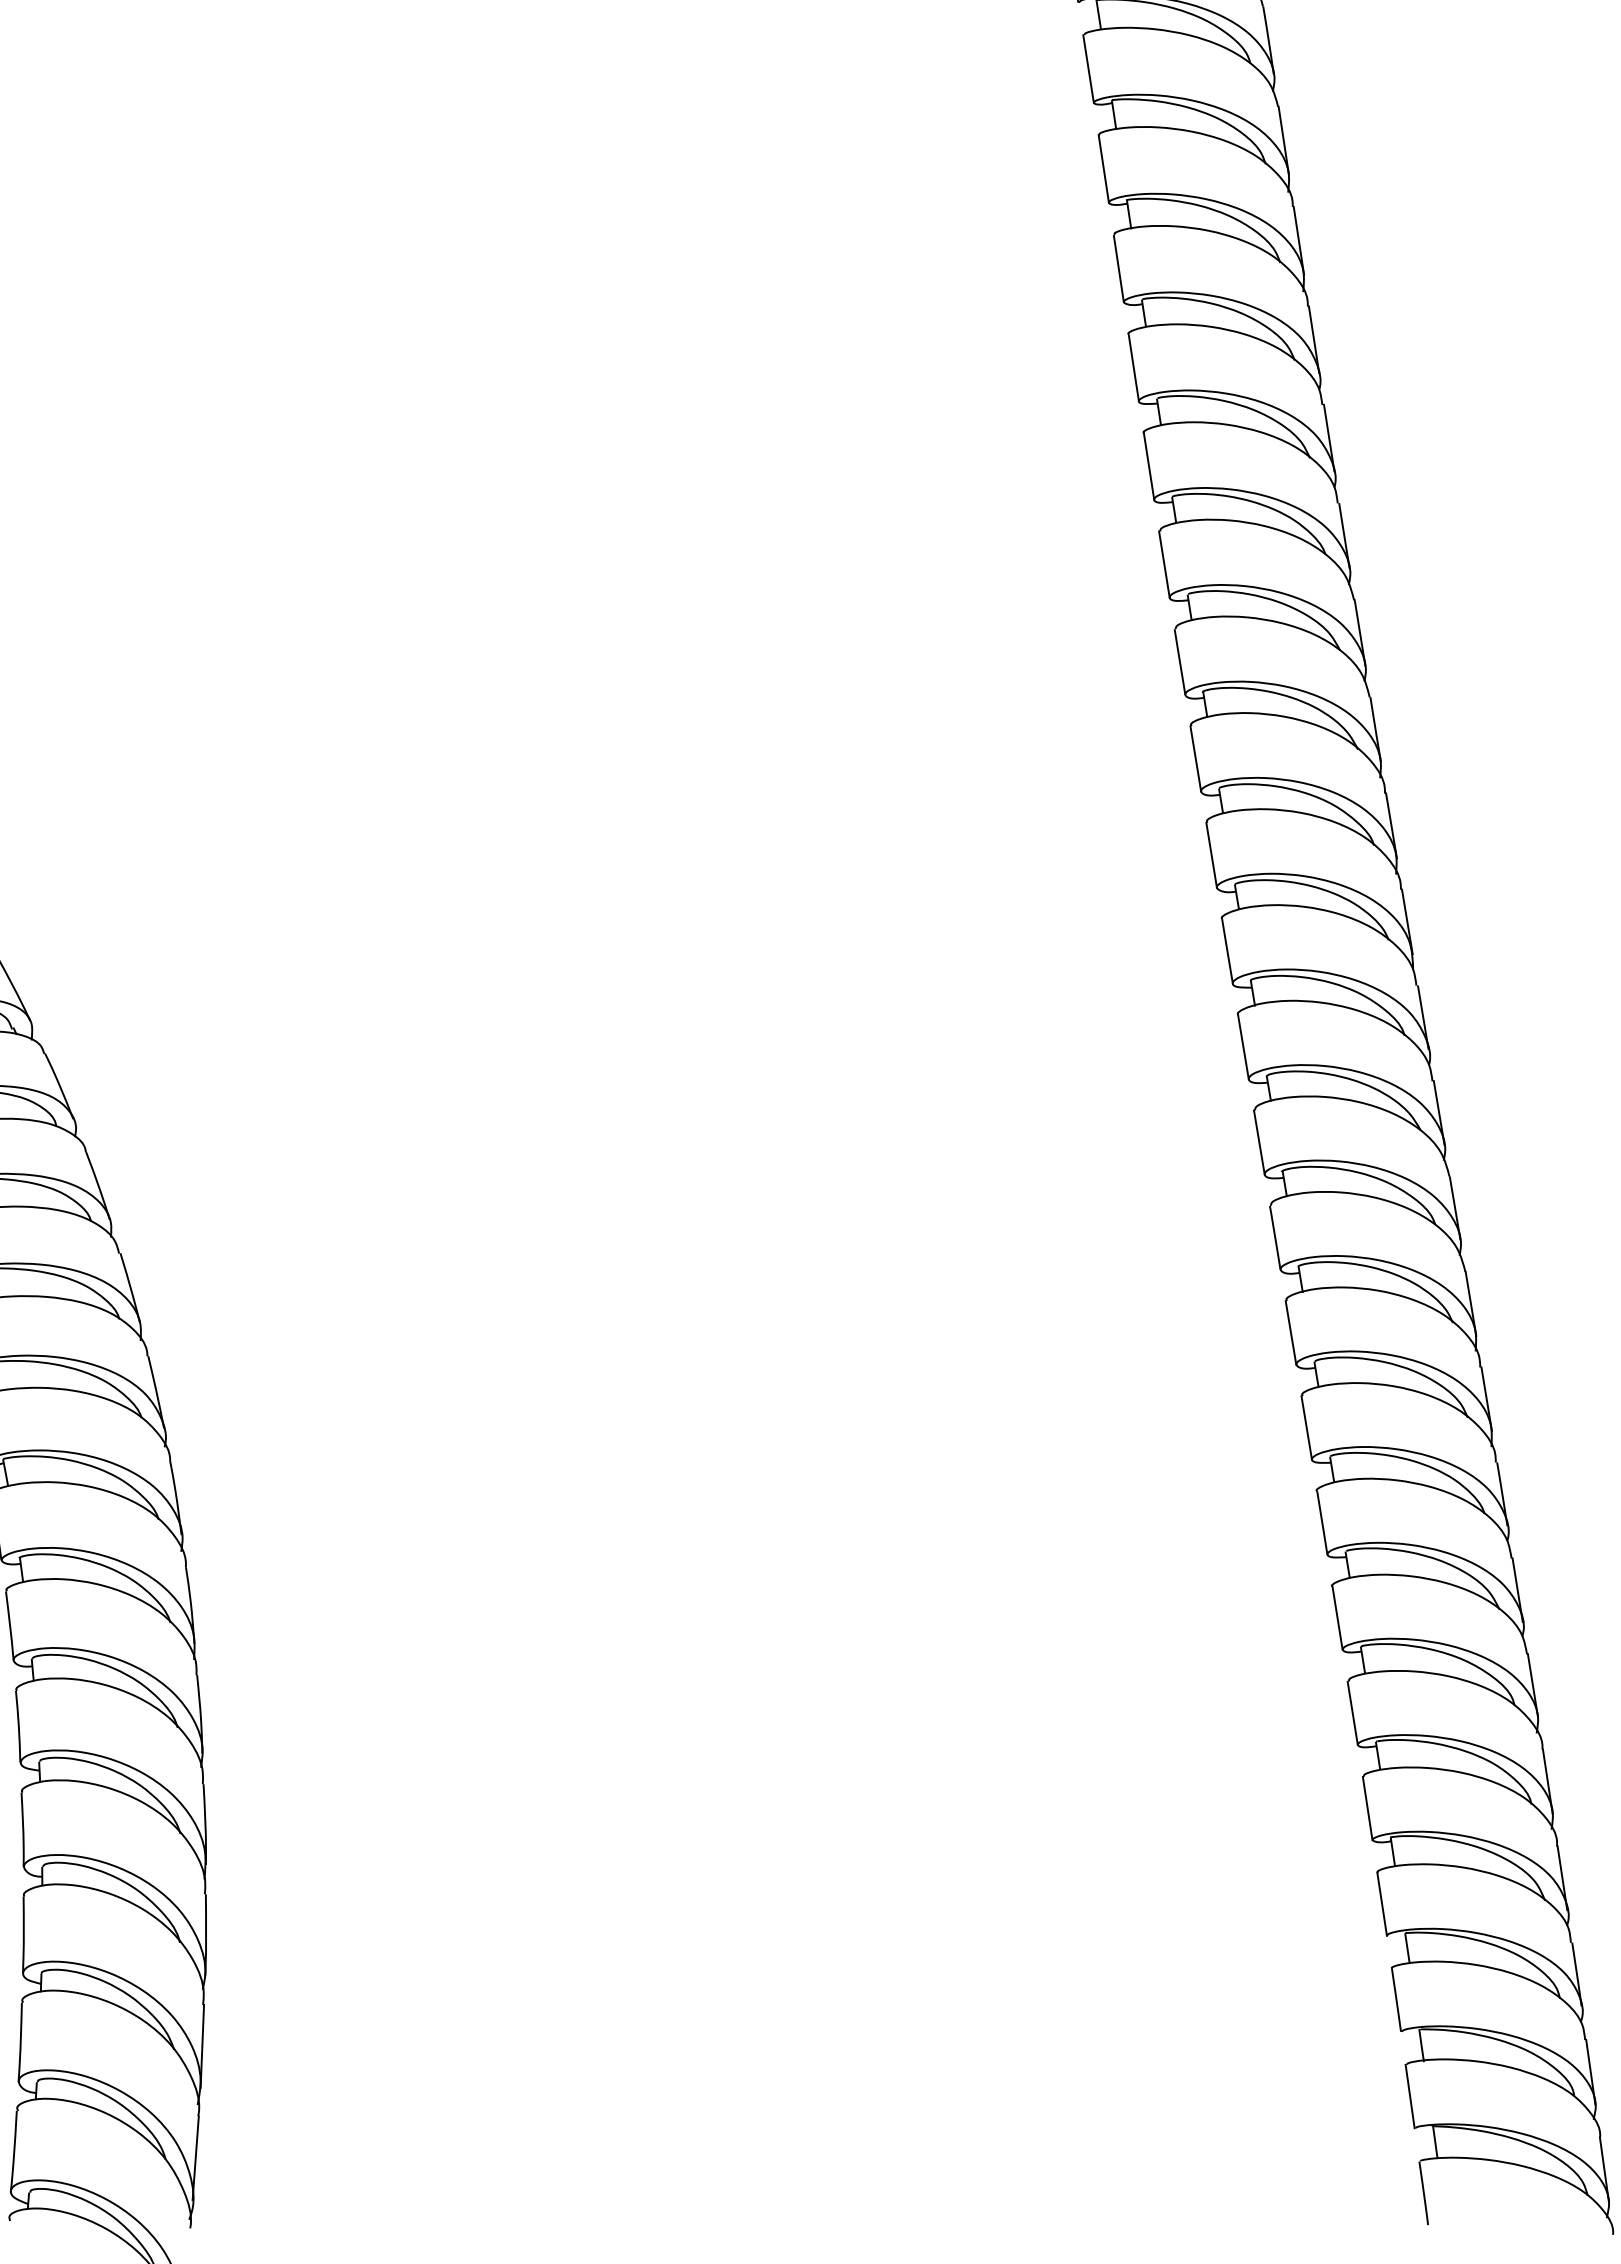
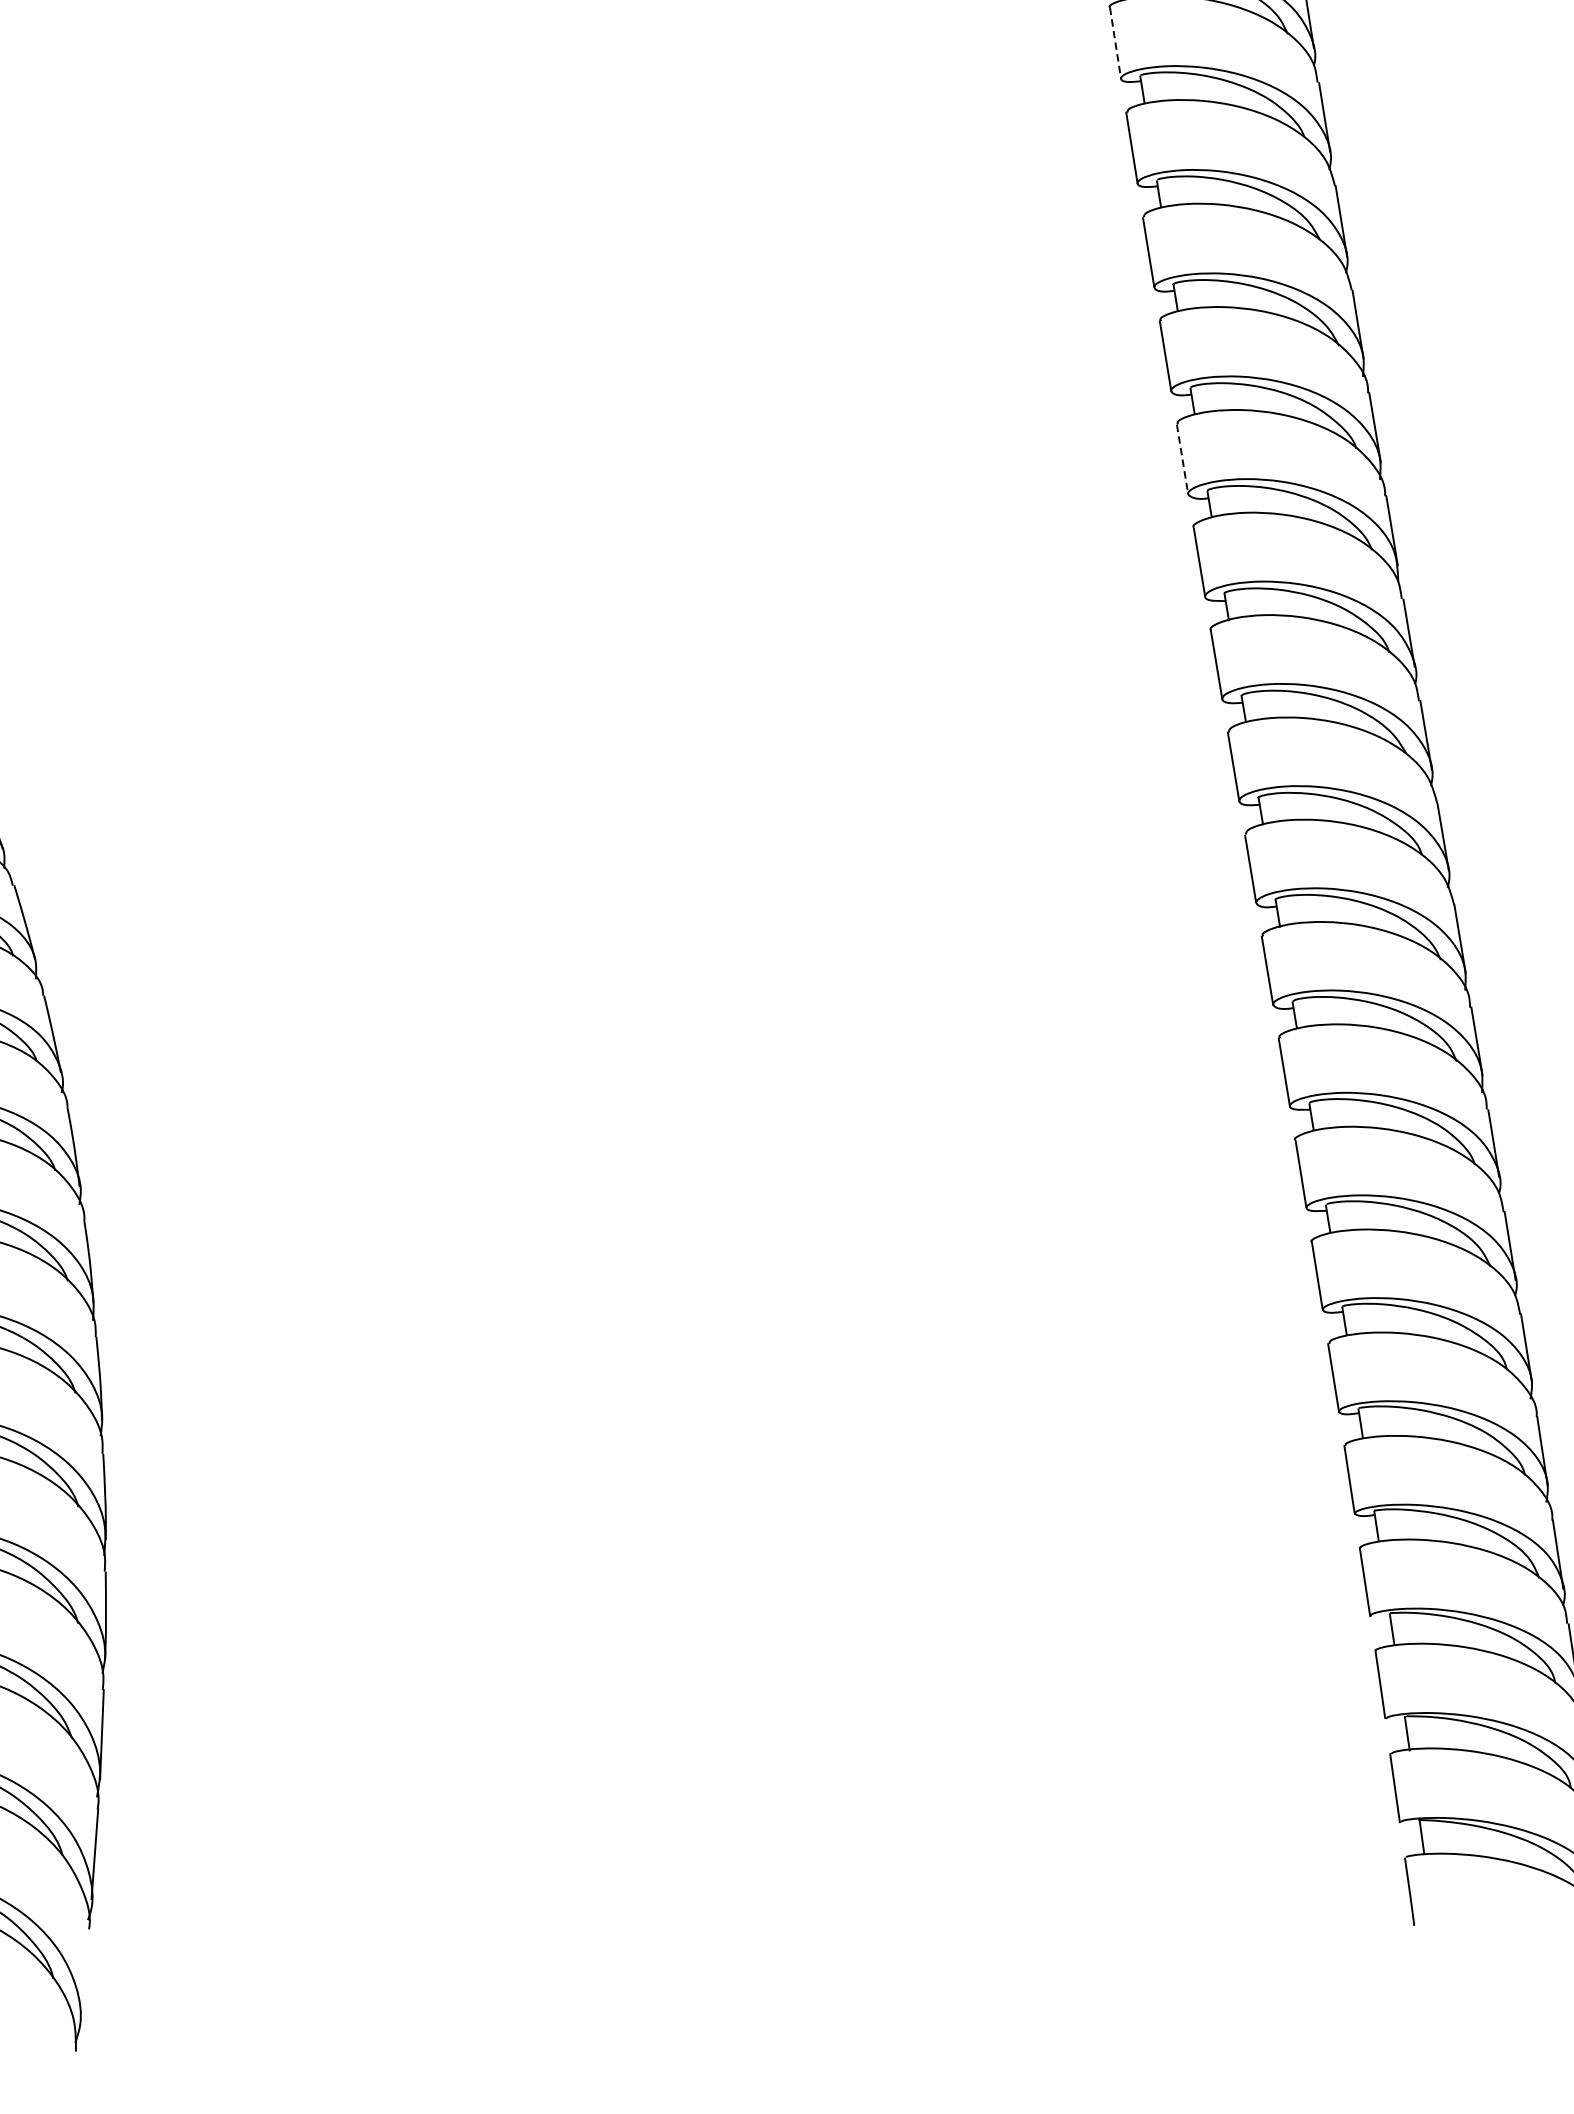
line: (1149, 466) -> (1115, 43), solid -> dashed
line: (1211, 855) -> (1182, 459), solid -> dashed

